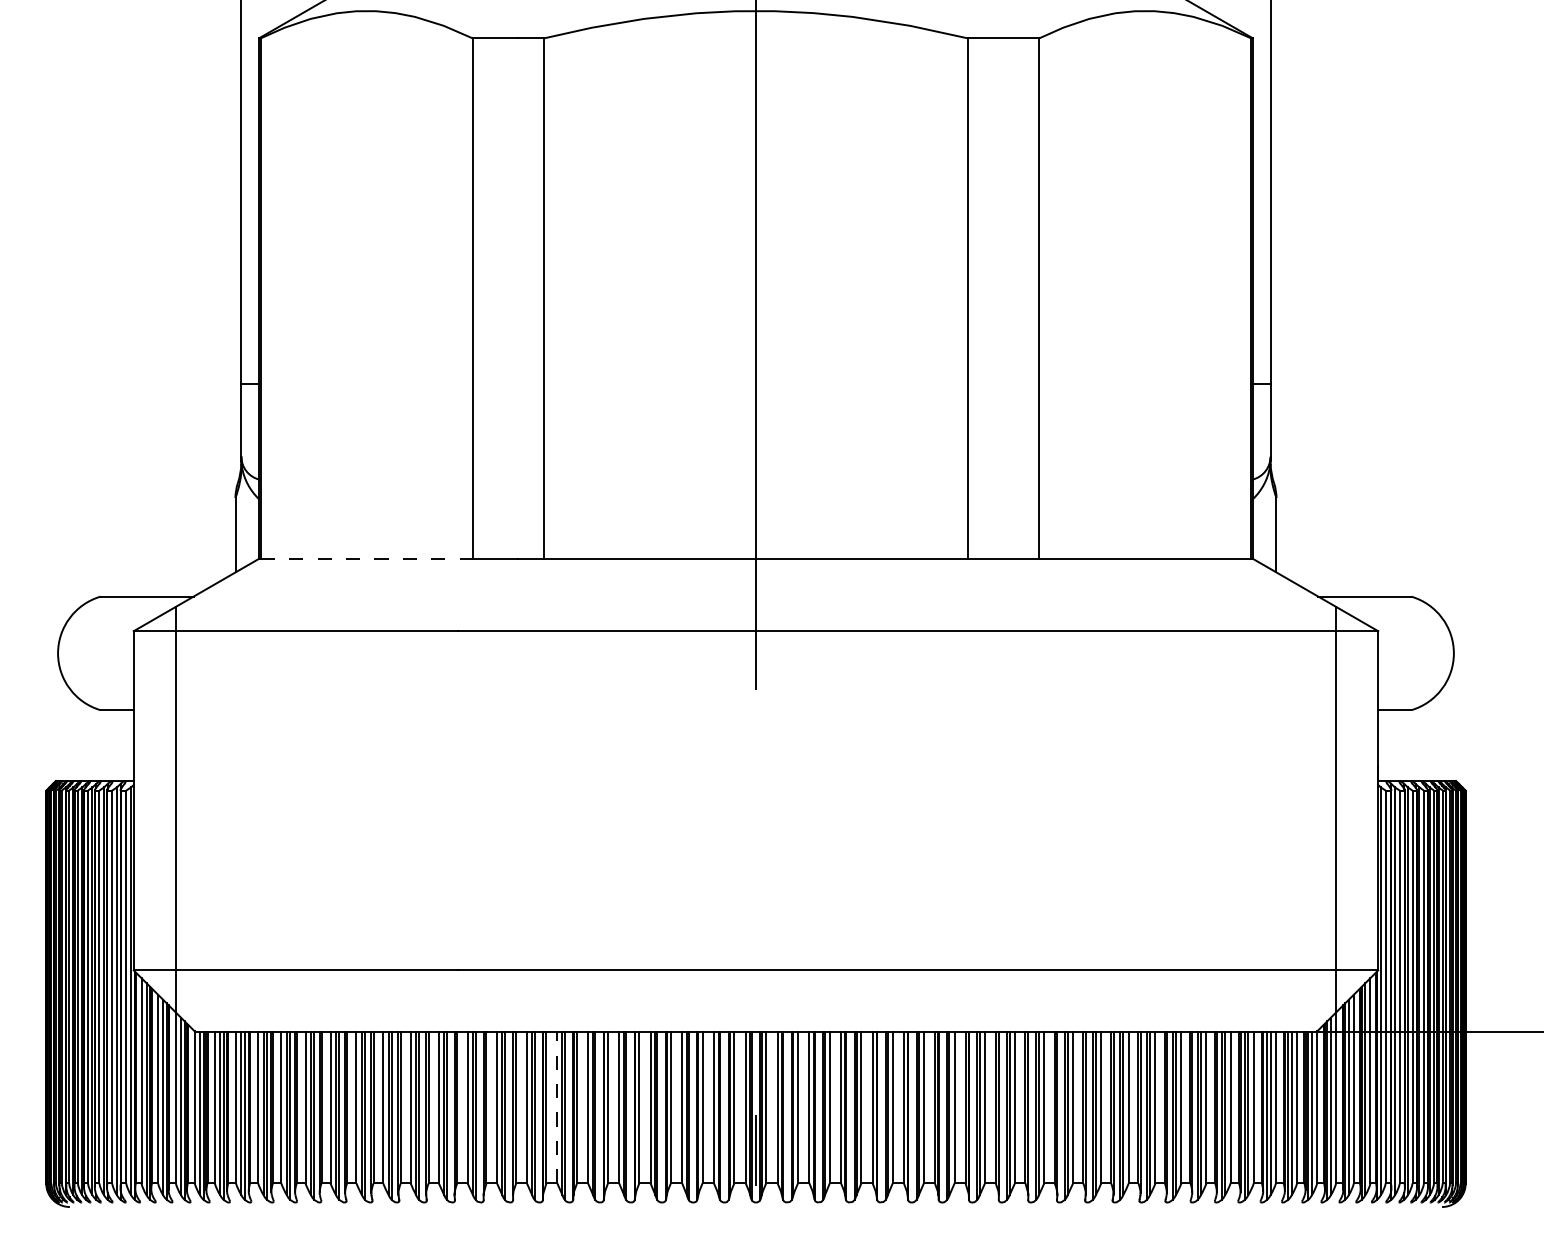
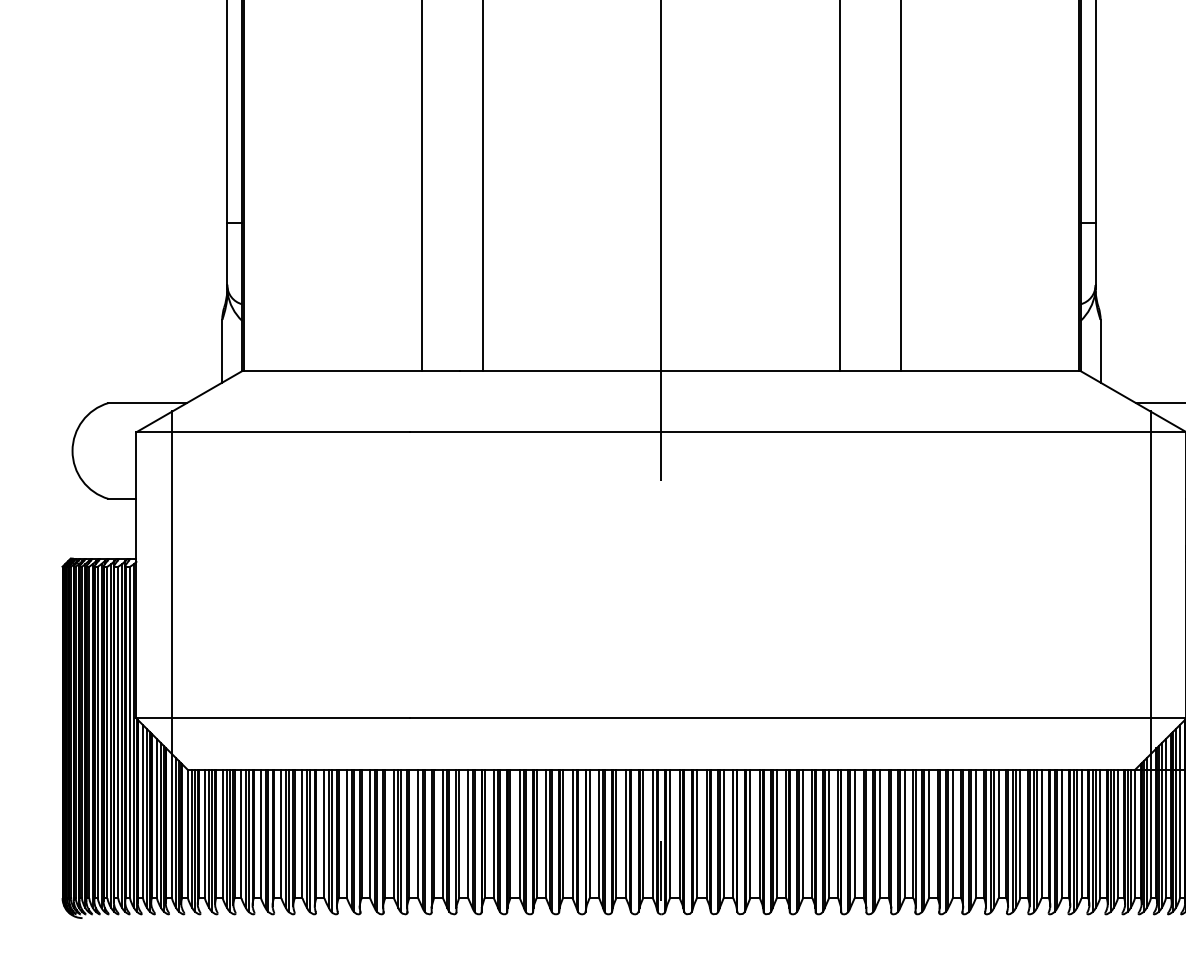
line: (366, 558) -> (332, 370), dashed -> solid
line: (557, 1107) -> (493, 834), dashed -> solid

